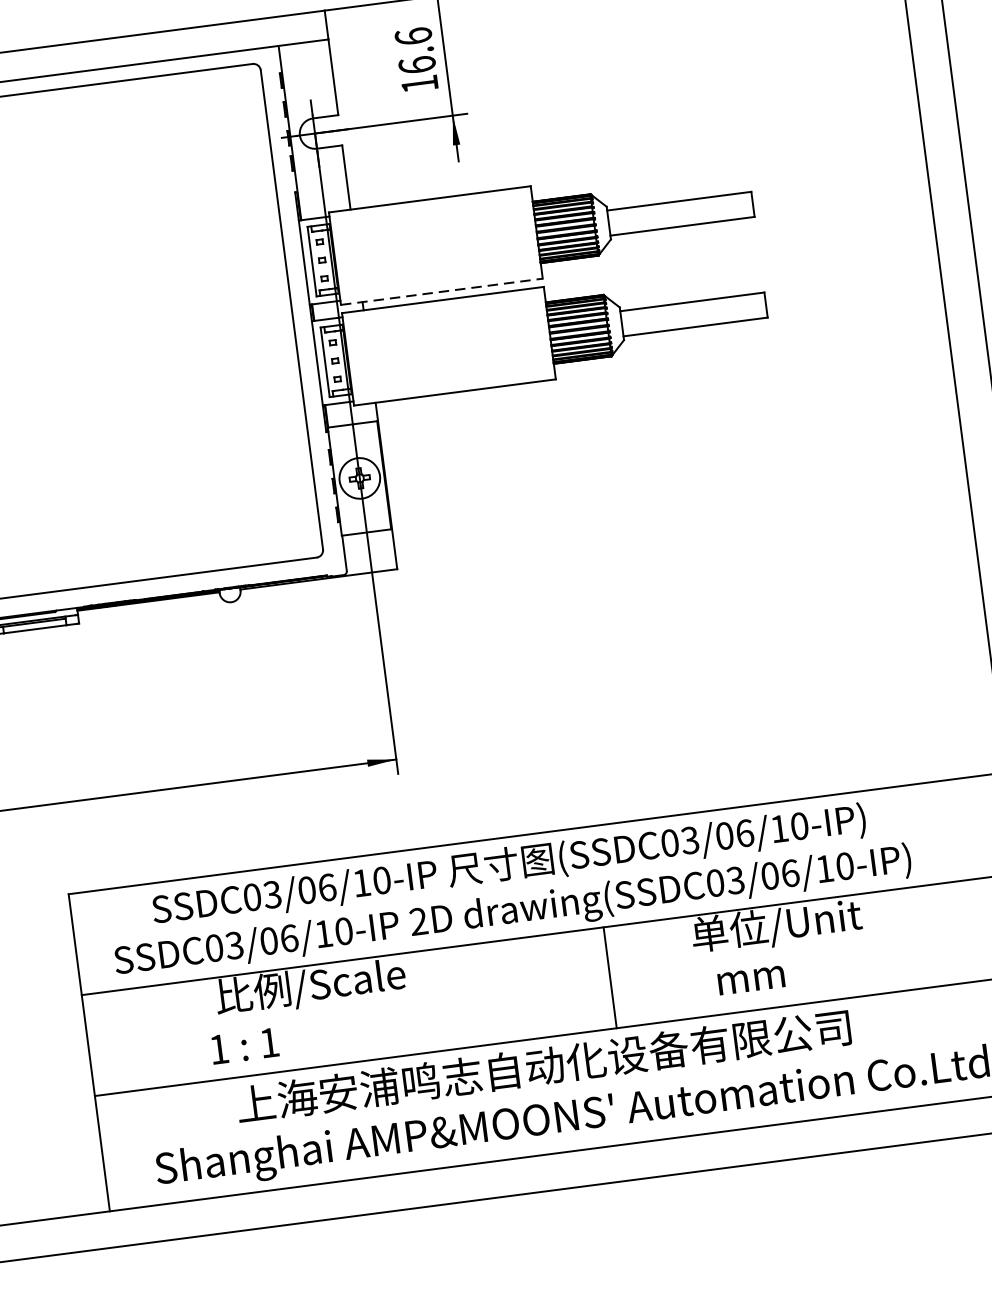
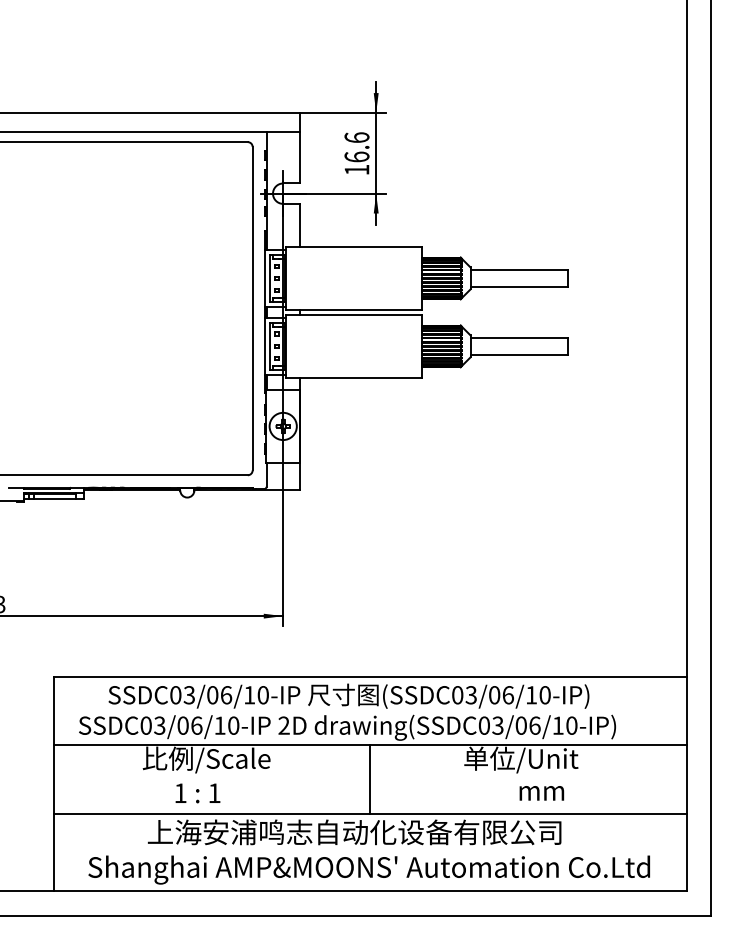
line: (442, 291) -> (354, 309), dashed -> solid
line: (610, 977) -> (370, 779), moved
text: (750, 980) -> (541, 793), moved
text: (244, 1046) -> (197, 793), moved

